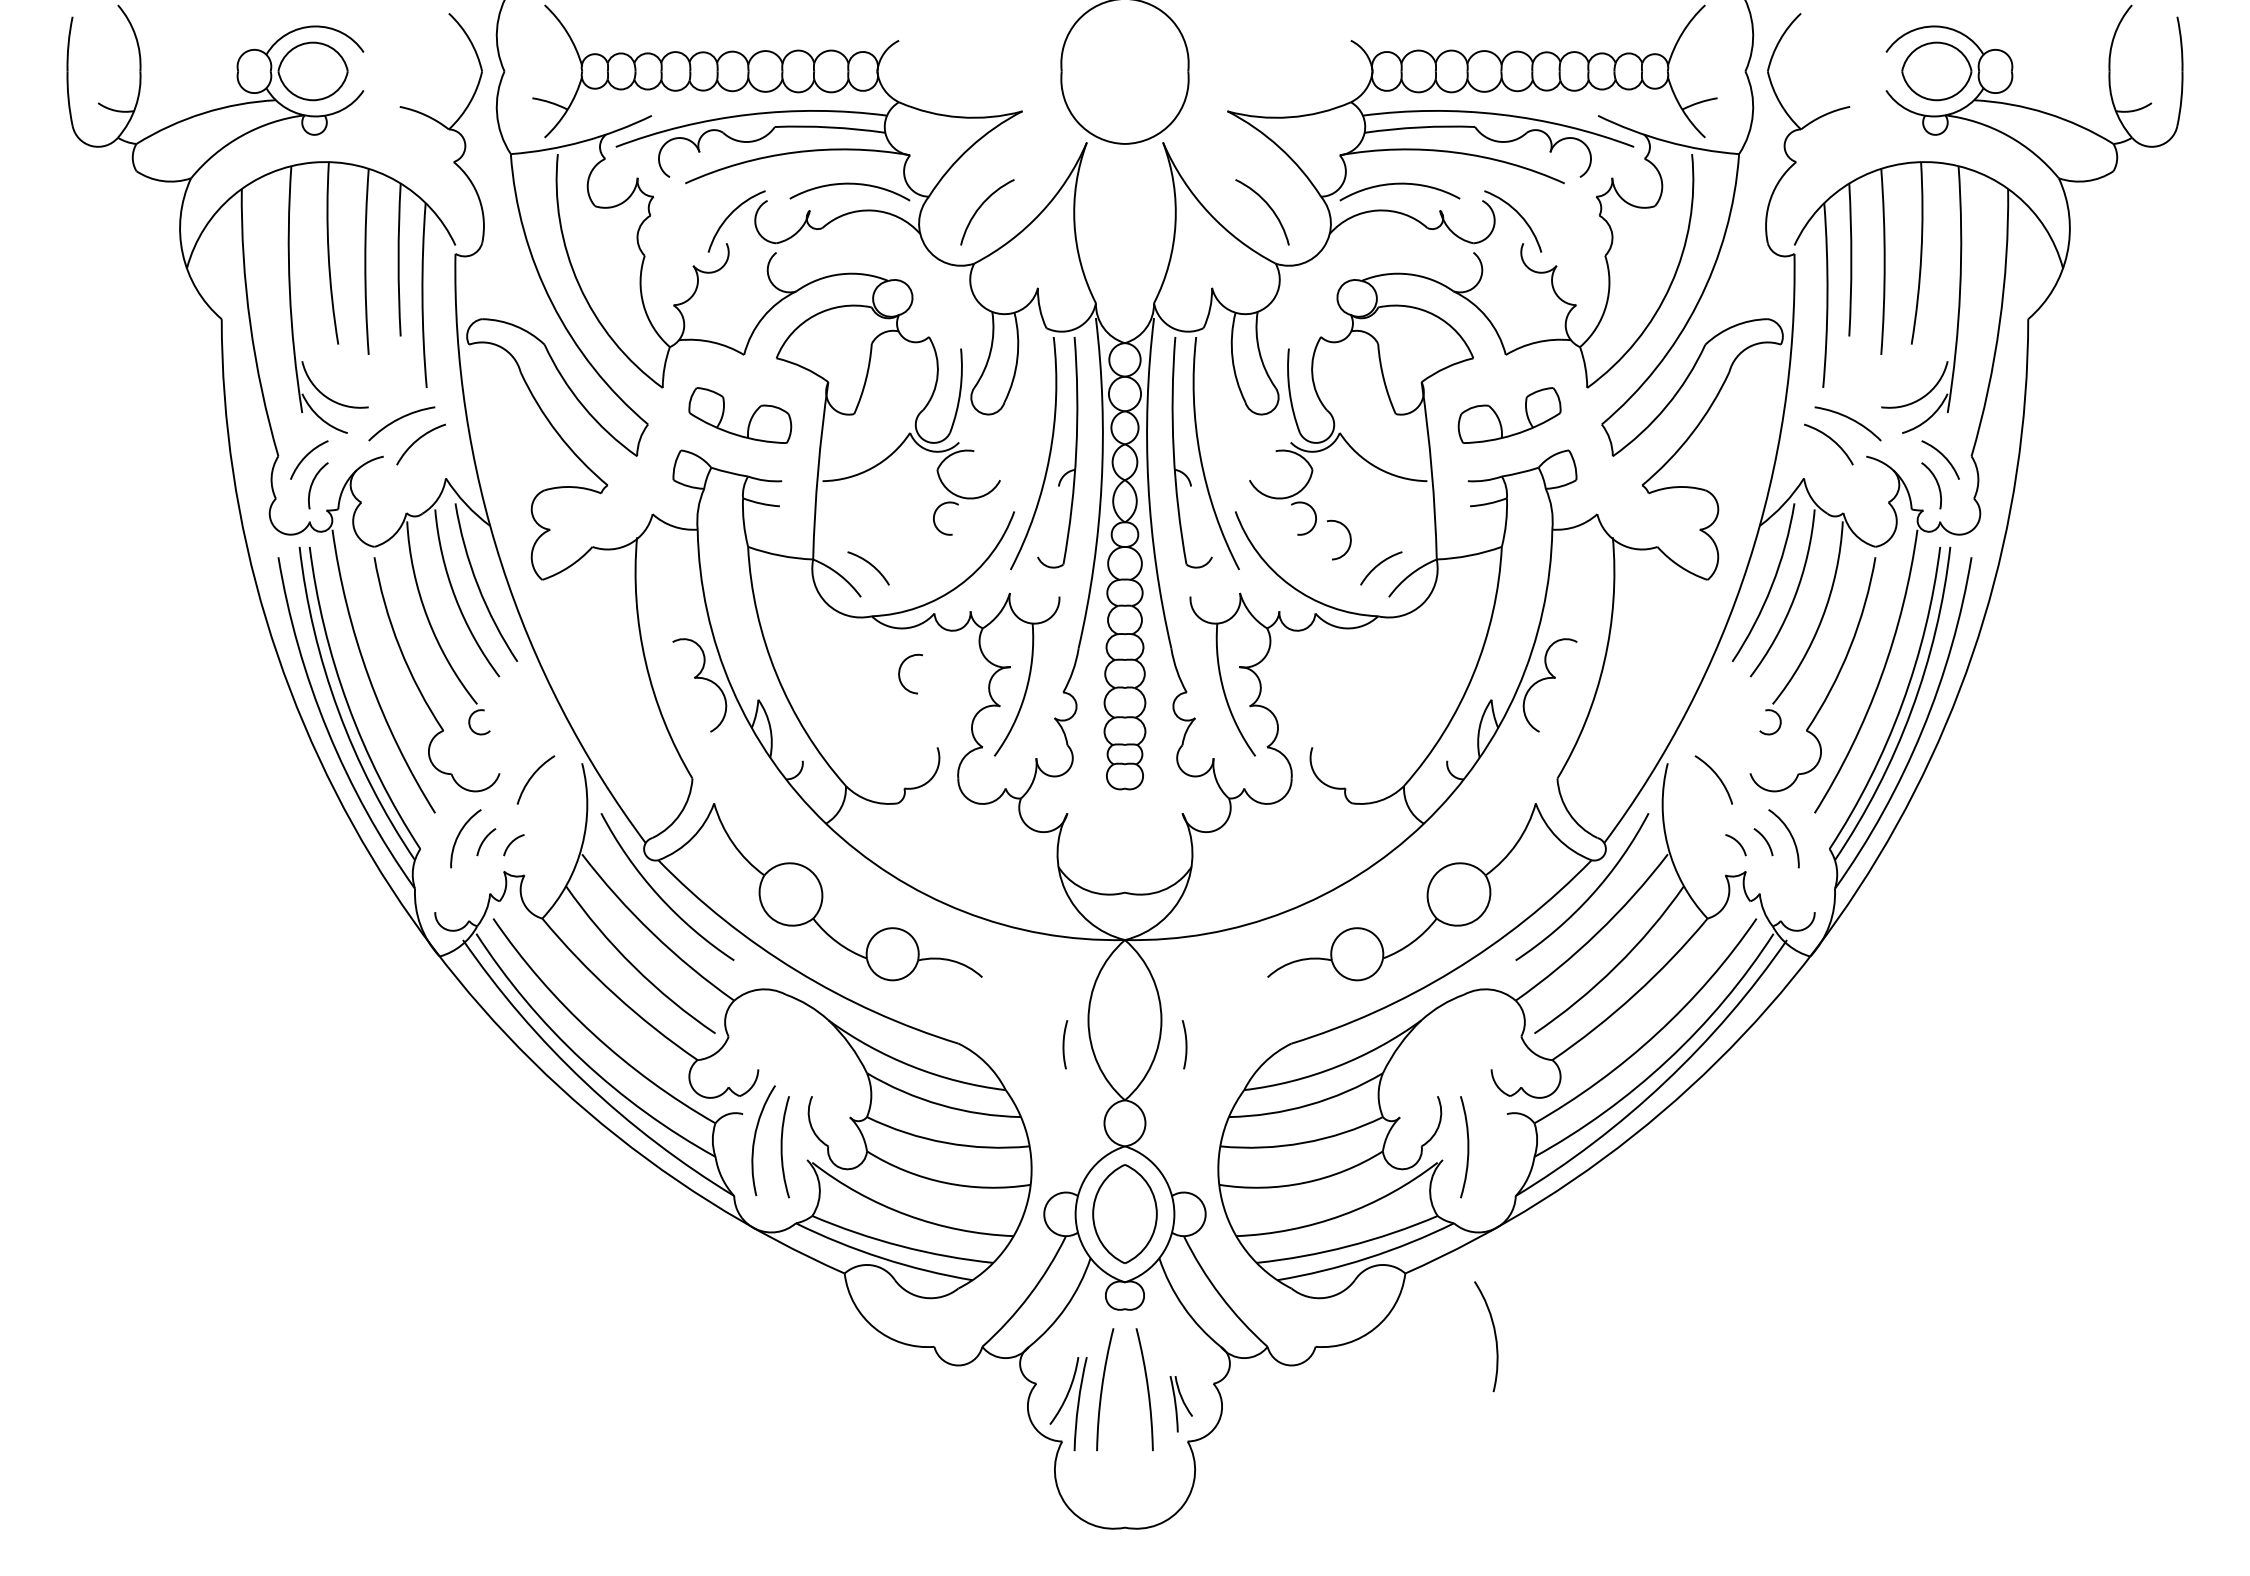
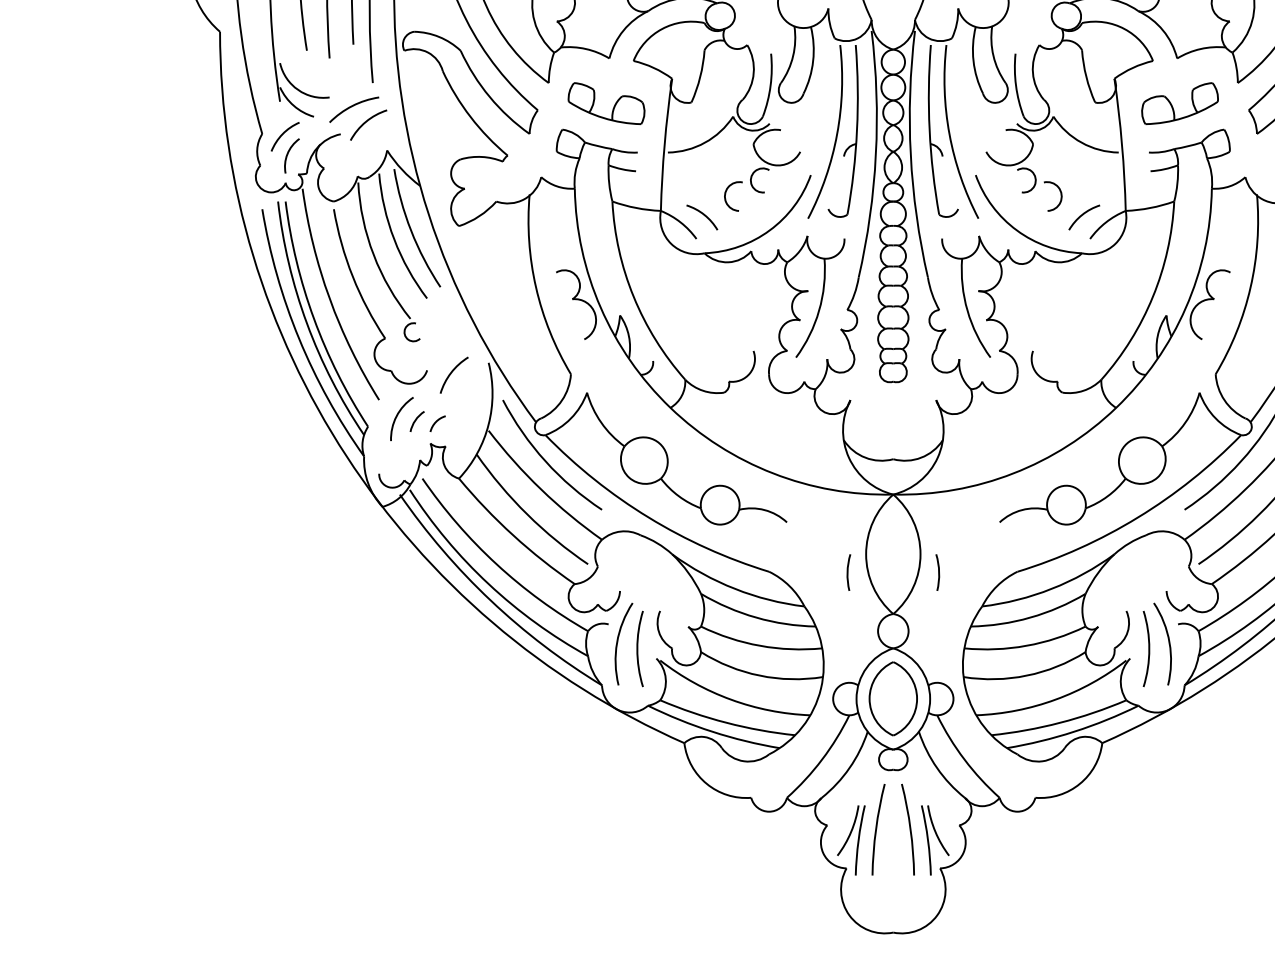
arc: (900, 672) -> (725, 195), moved
arc: (1494, 1336) -> (1168, 644), moved
part: (1181, 1404) -> (935, 840), size x1.67

